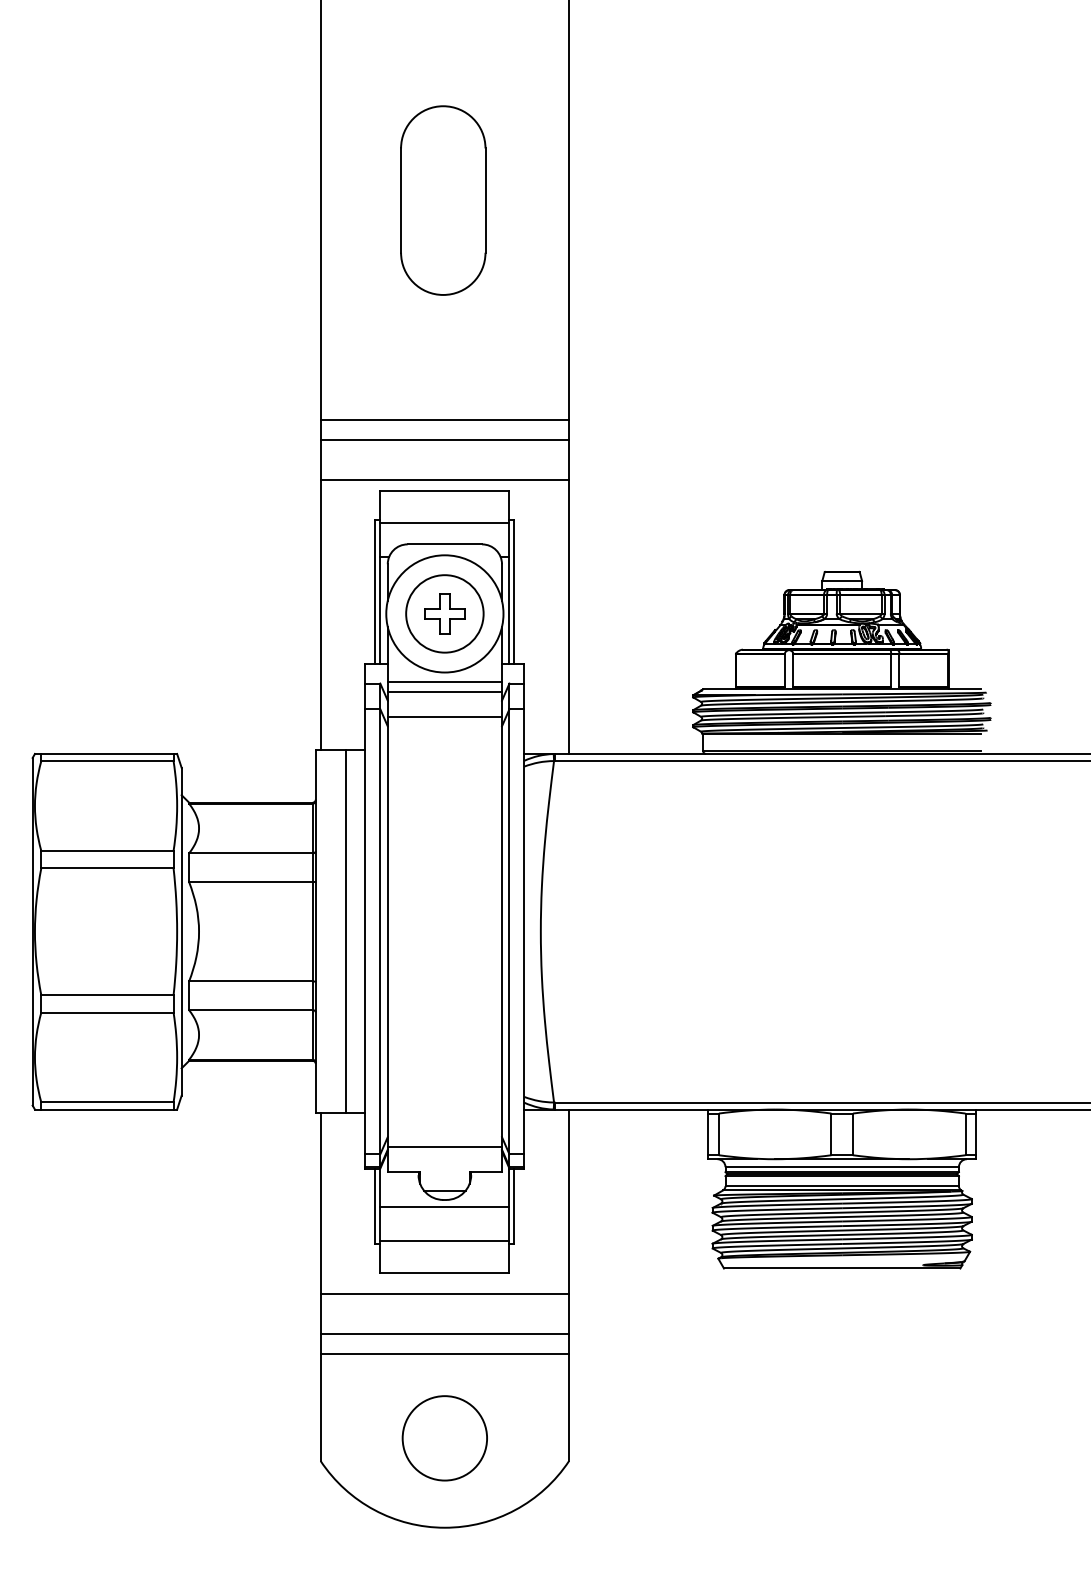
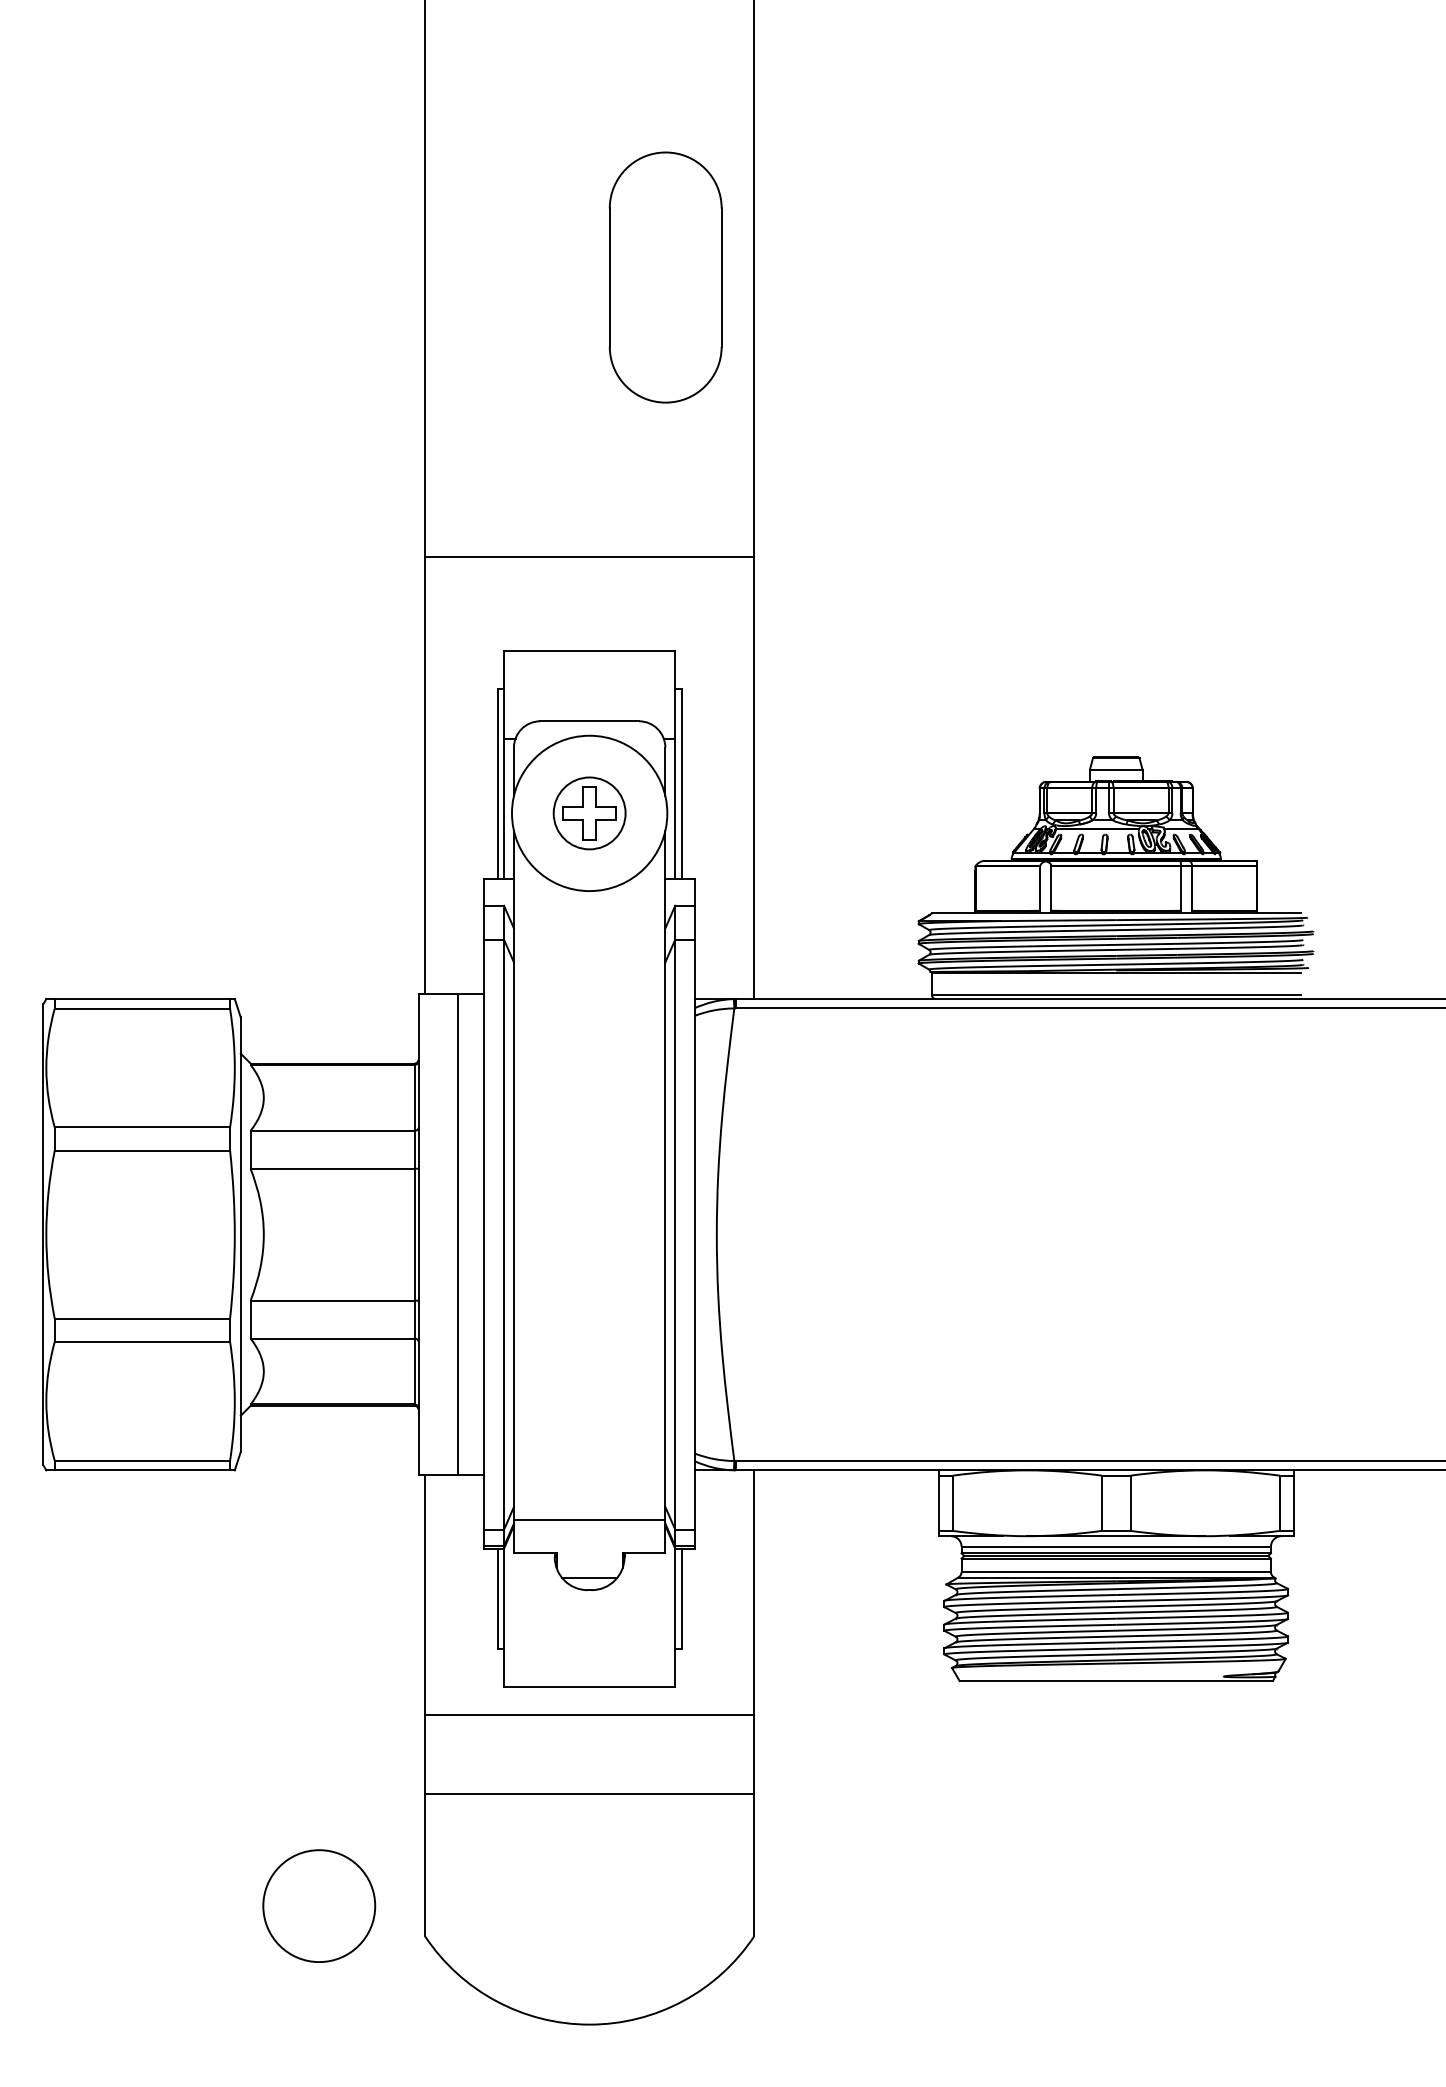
part: (443, 200) -> (666, 277), moved
line: (444, 440) -> (589, 583), removed
line: (444, 479) -> (589, 635), removed
line: (444, 522) -> (589, 692), removed
circle: (444, 613) -> (589, 812), size x0.7
line: (444, 682) -> (589, 904), removed
line: (444, 692) -> (589, 917), removed
line: (444, 716) -> (589, 949), removed
line: (444, 1206) -> (589, 1598), removed
line: (444, 1241) -> (589, 1645), removed
line: (444, 1334) -> (589, 1768), removed
circle: (444, 1438) -> (318, 1906), moved

